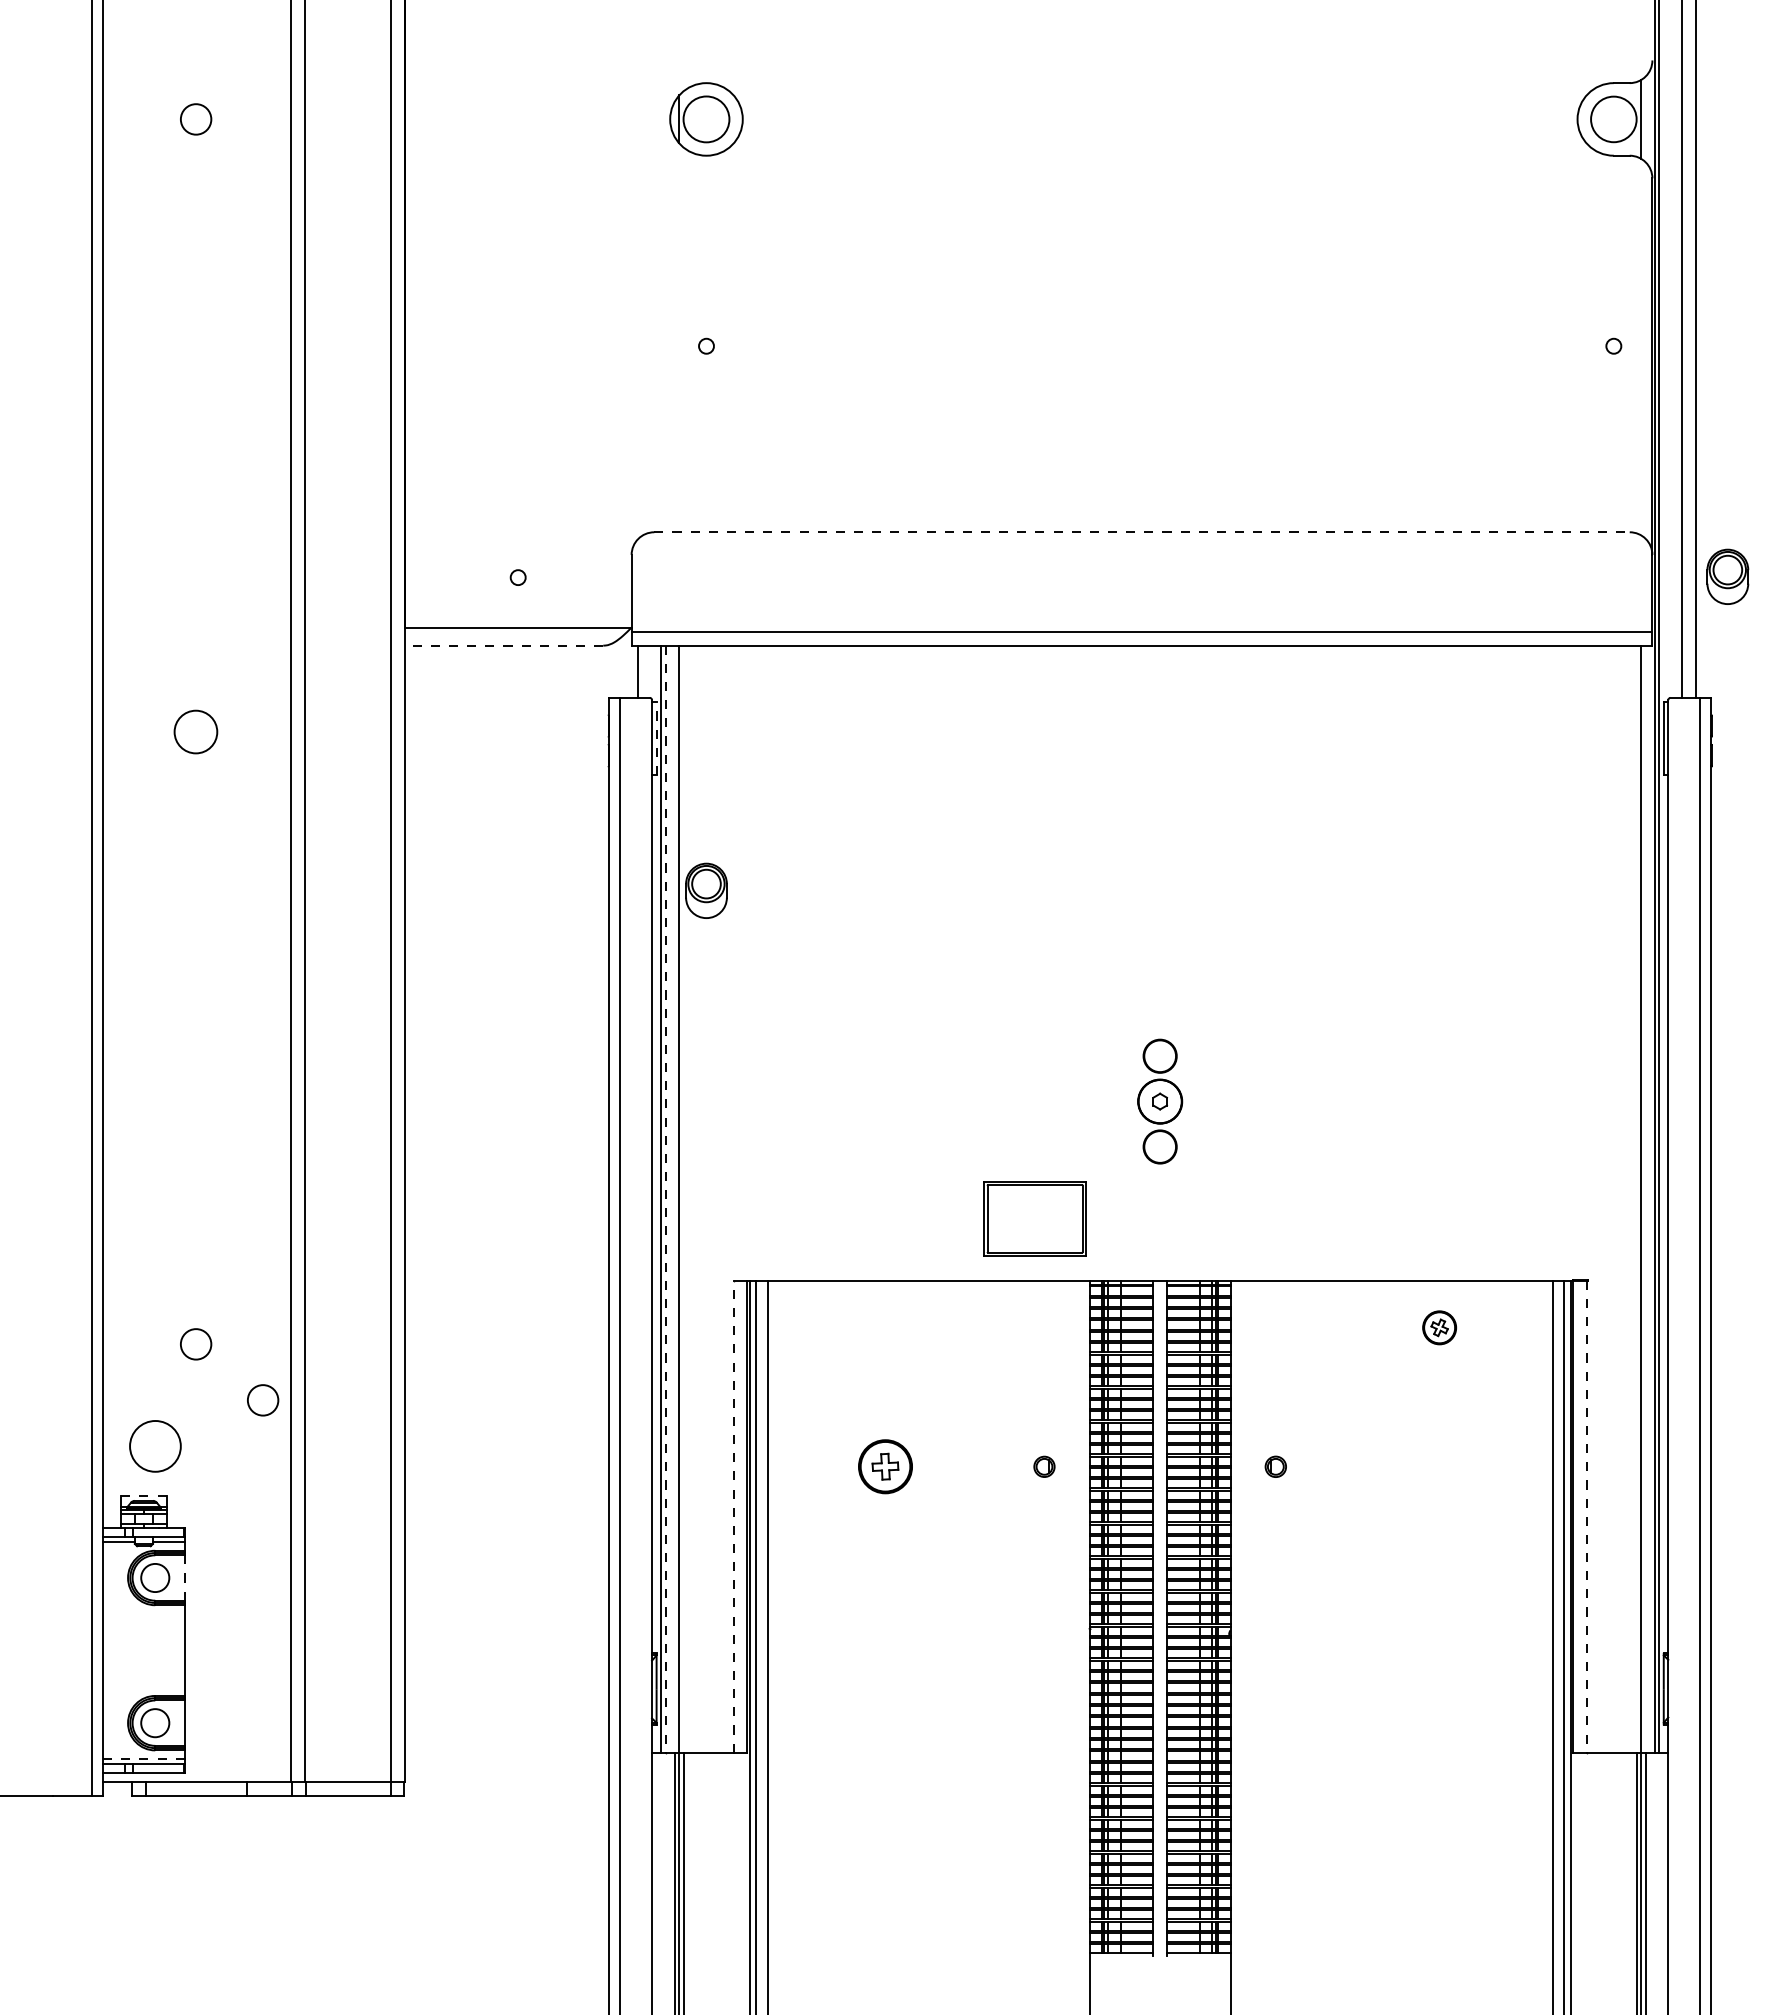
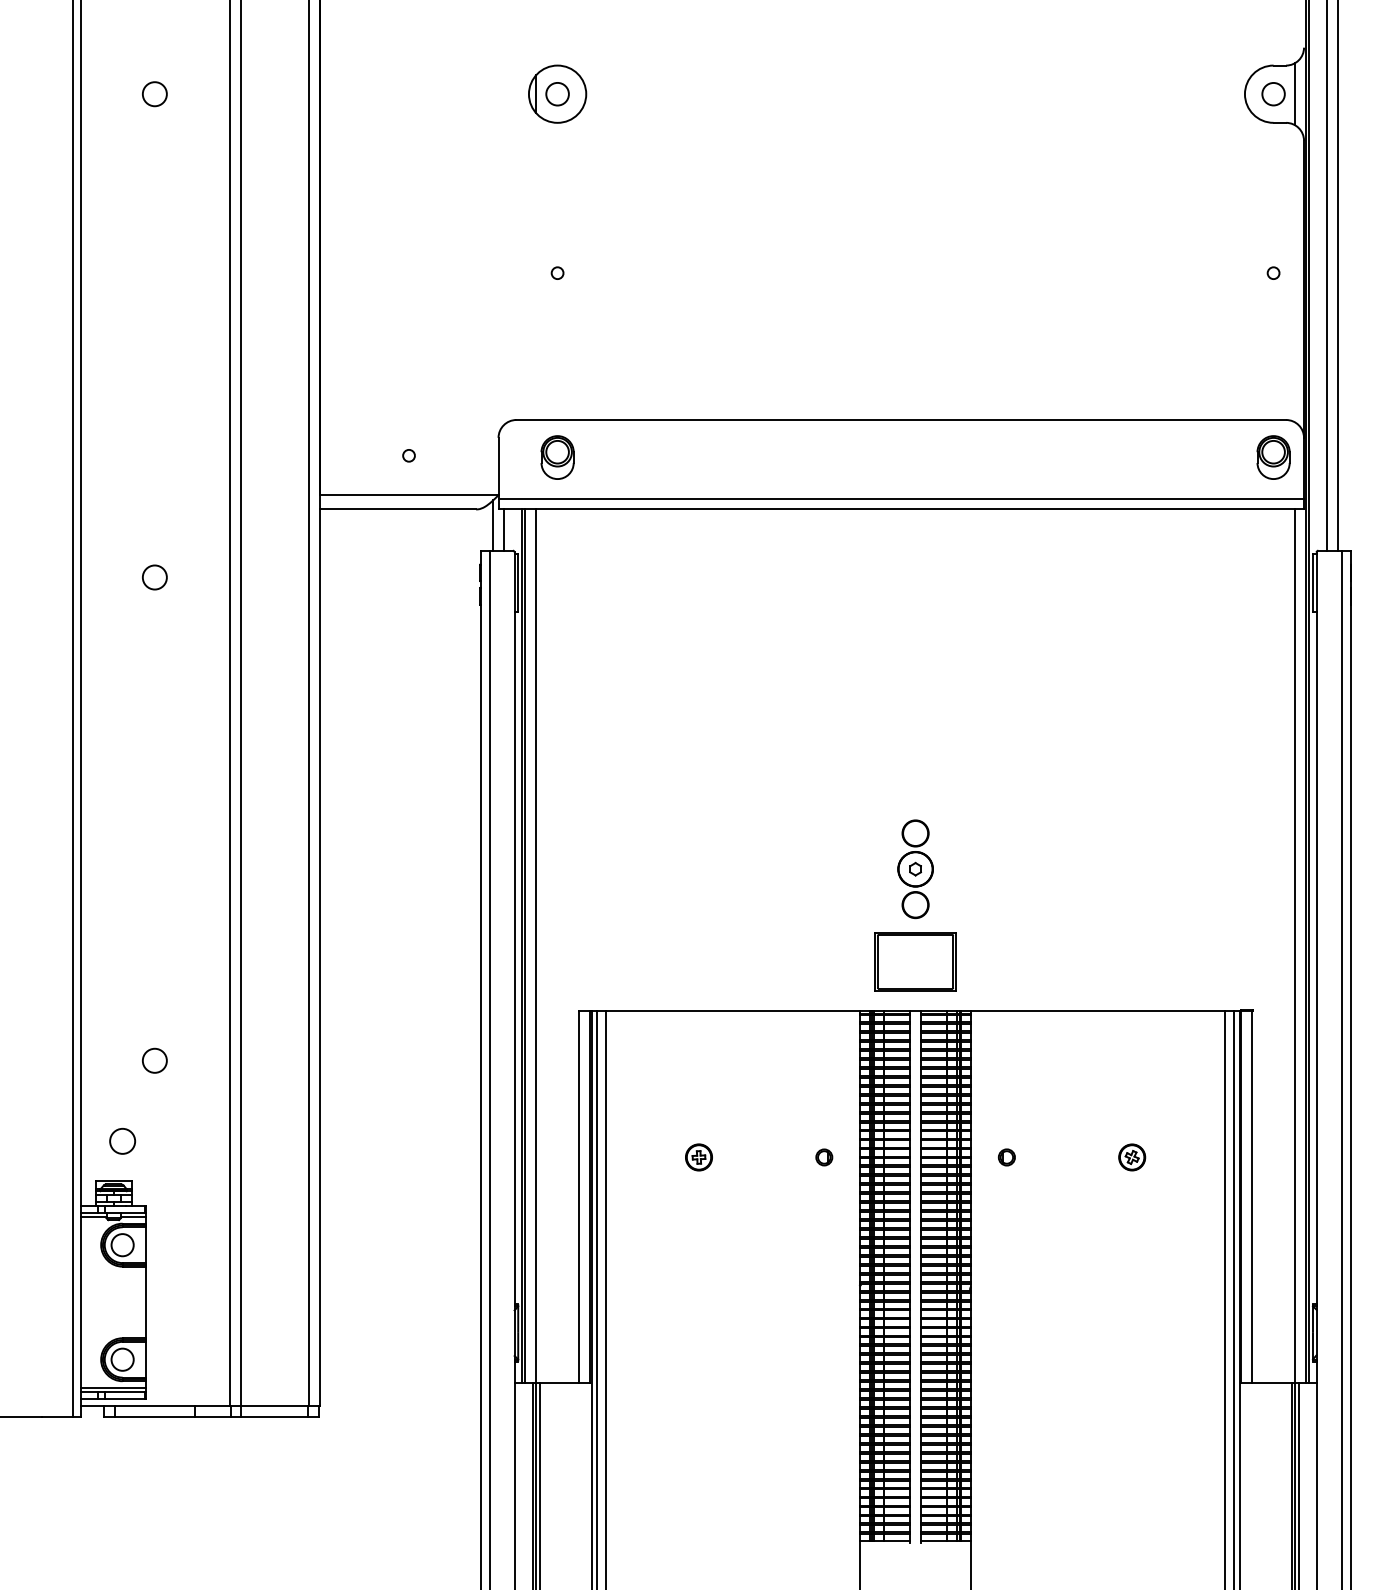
circle: (706, 119) -> (557, 94), size x0.62
circle: (1613, 119) -> (1273, 94), size x0.62
line: (1142, 532) -> (901, 420), dashed -> solid
part: (1727, 576) -> (1273, 457), moved
line: (503, 645) -> (397, 509), dashed -> solid
line: (624, 665) -> (492, 525), added
circle: (196, 731) -> (155, 577), size x0.71
line: (656, 738) -> (518, 582), dashed -> solid
part: (706, 890) -> (557, 457), moved
line: (665, 1199) -> (525, 946), dashed -> solid
part: (1034, 1218) -> (915, 961), moved
part: (1439, 1327) -> (1132, 1157), moved
circle: (263, 1400) -> (208, 1105), removed
circle: (154, 1446) -> (122, 1141), size x0.62
part: (885, 1466) -> (698, 1157), size x0.62
line: (143, 1496) -> (113, 1180), dashed -> solid
line: (733, 1516) -> (578, 1196), dashed -> solid
line: (1586, 1516) -> (1252, 1196), dashed -> solid
line: (184, 1578) -> (145, 1245), dashed -> solid
line: (143, 1759) -> (113, 1388), dashed -> solid

